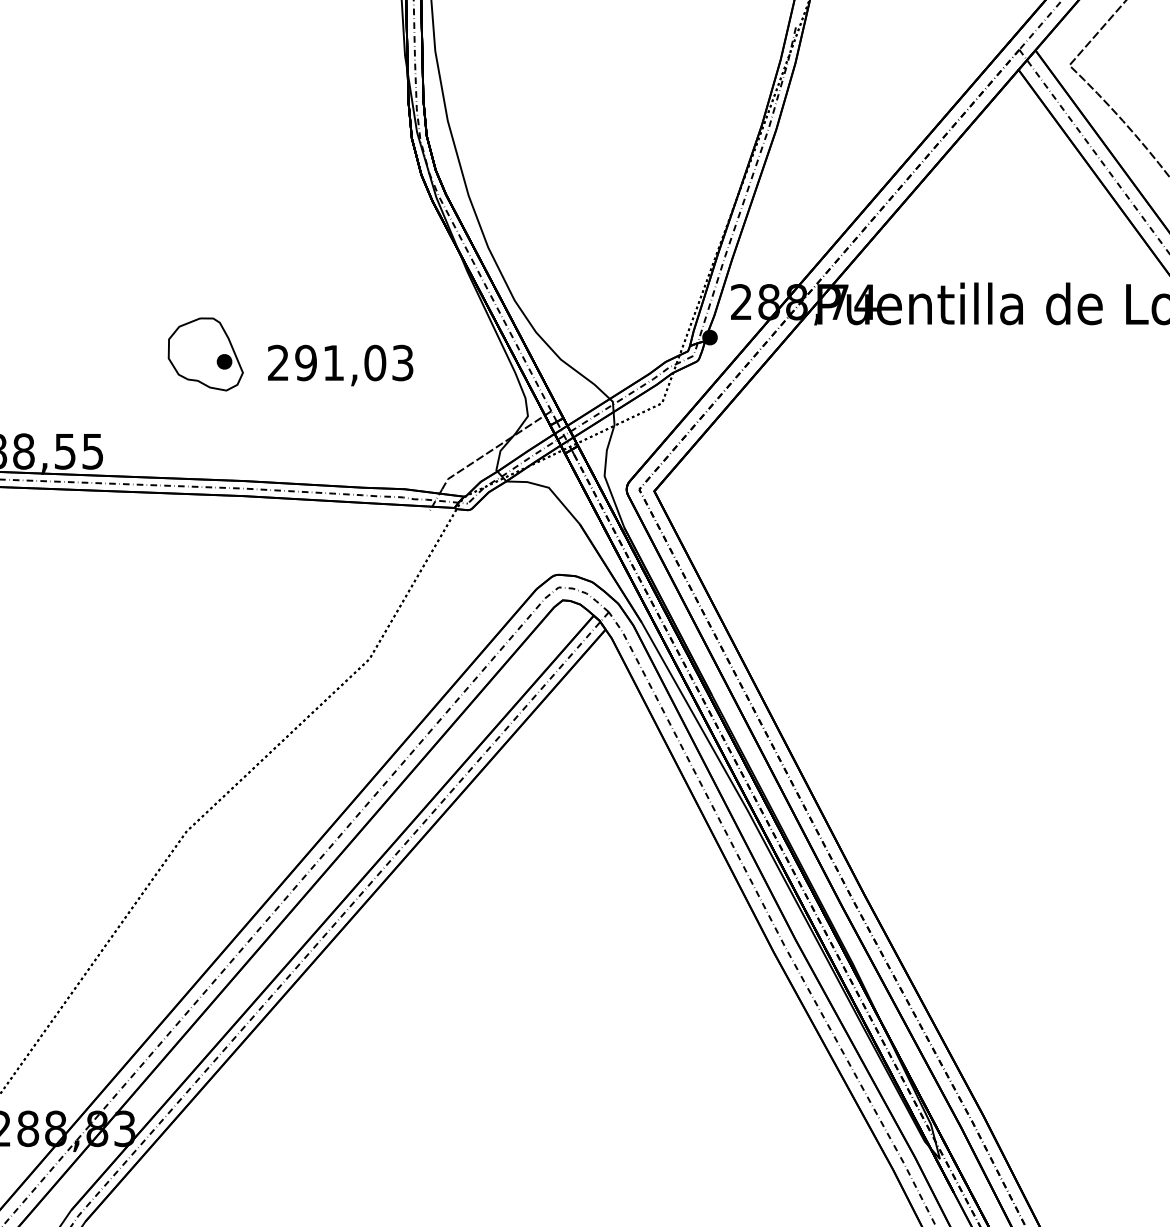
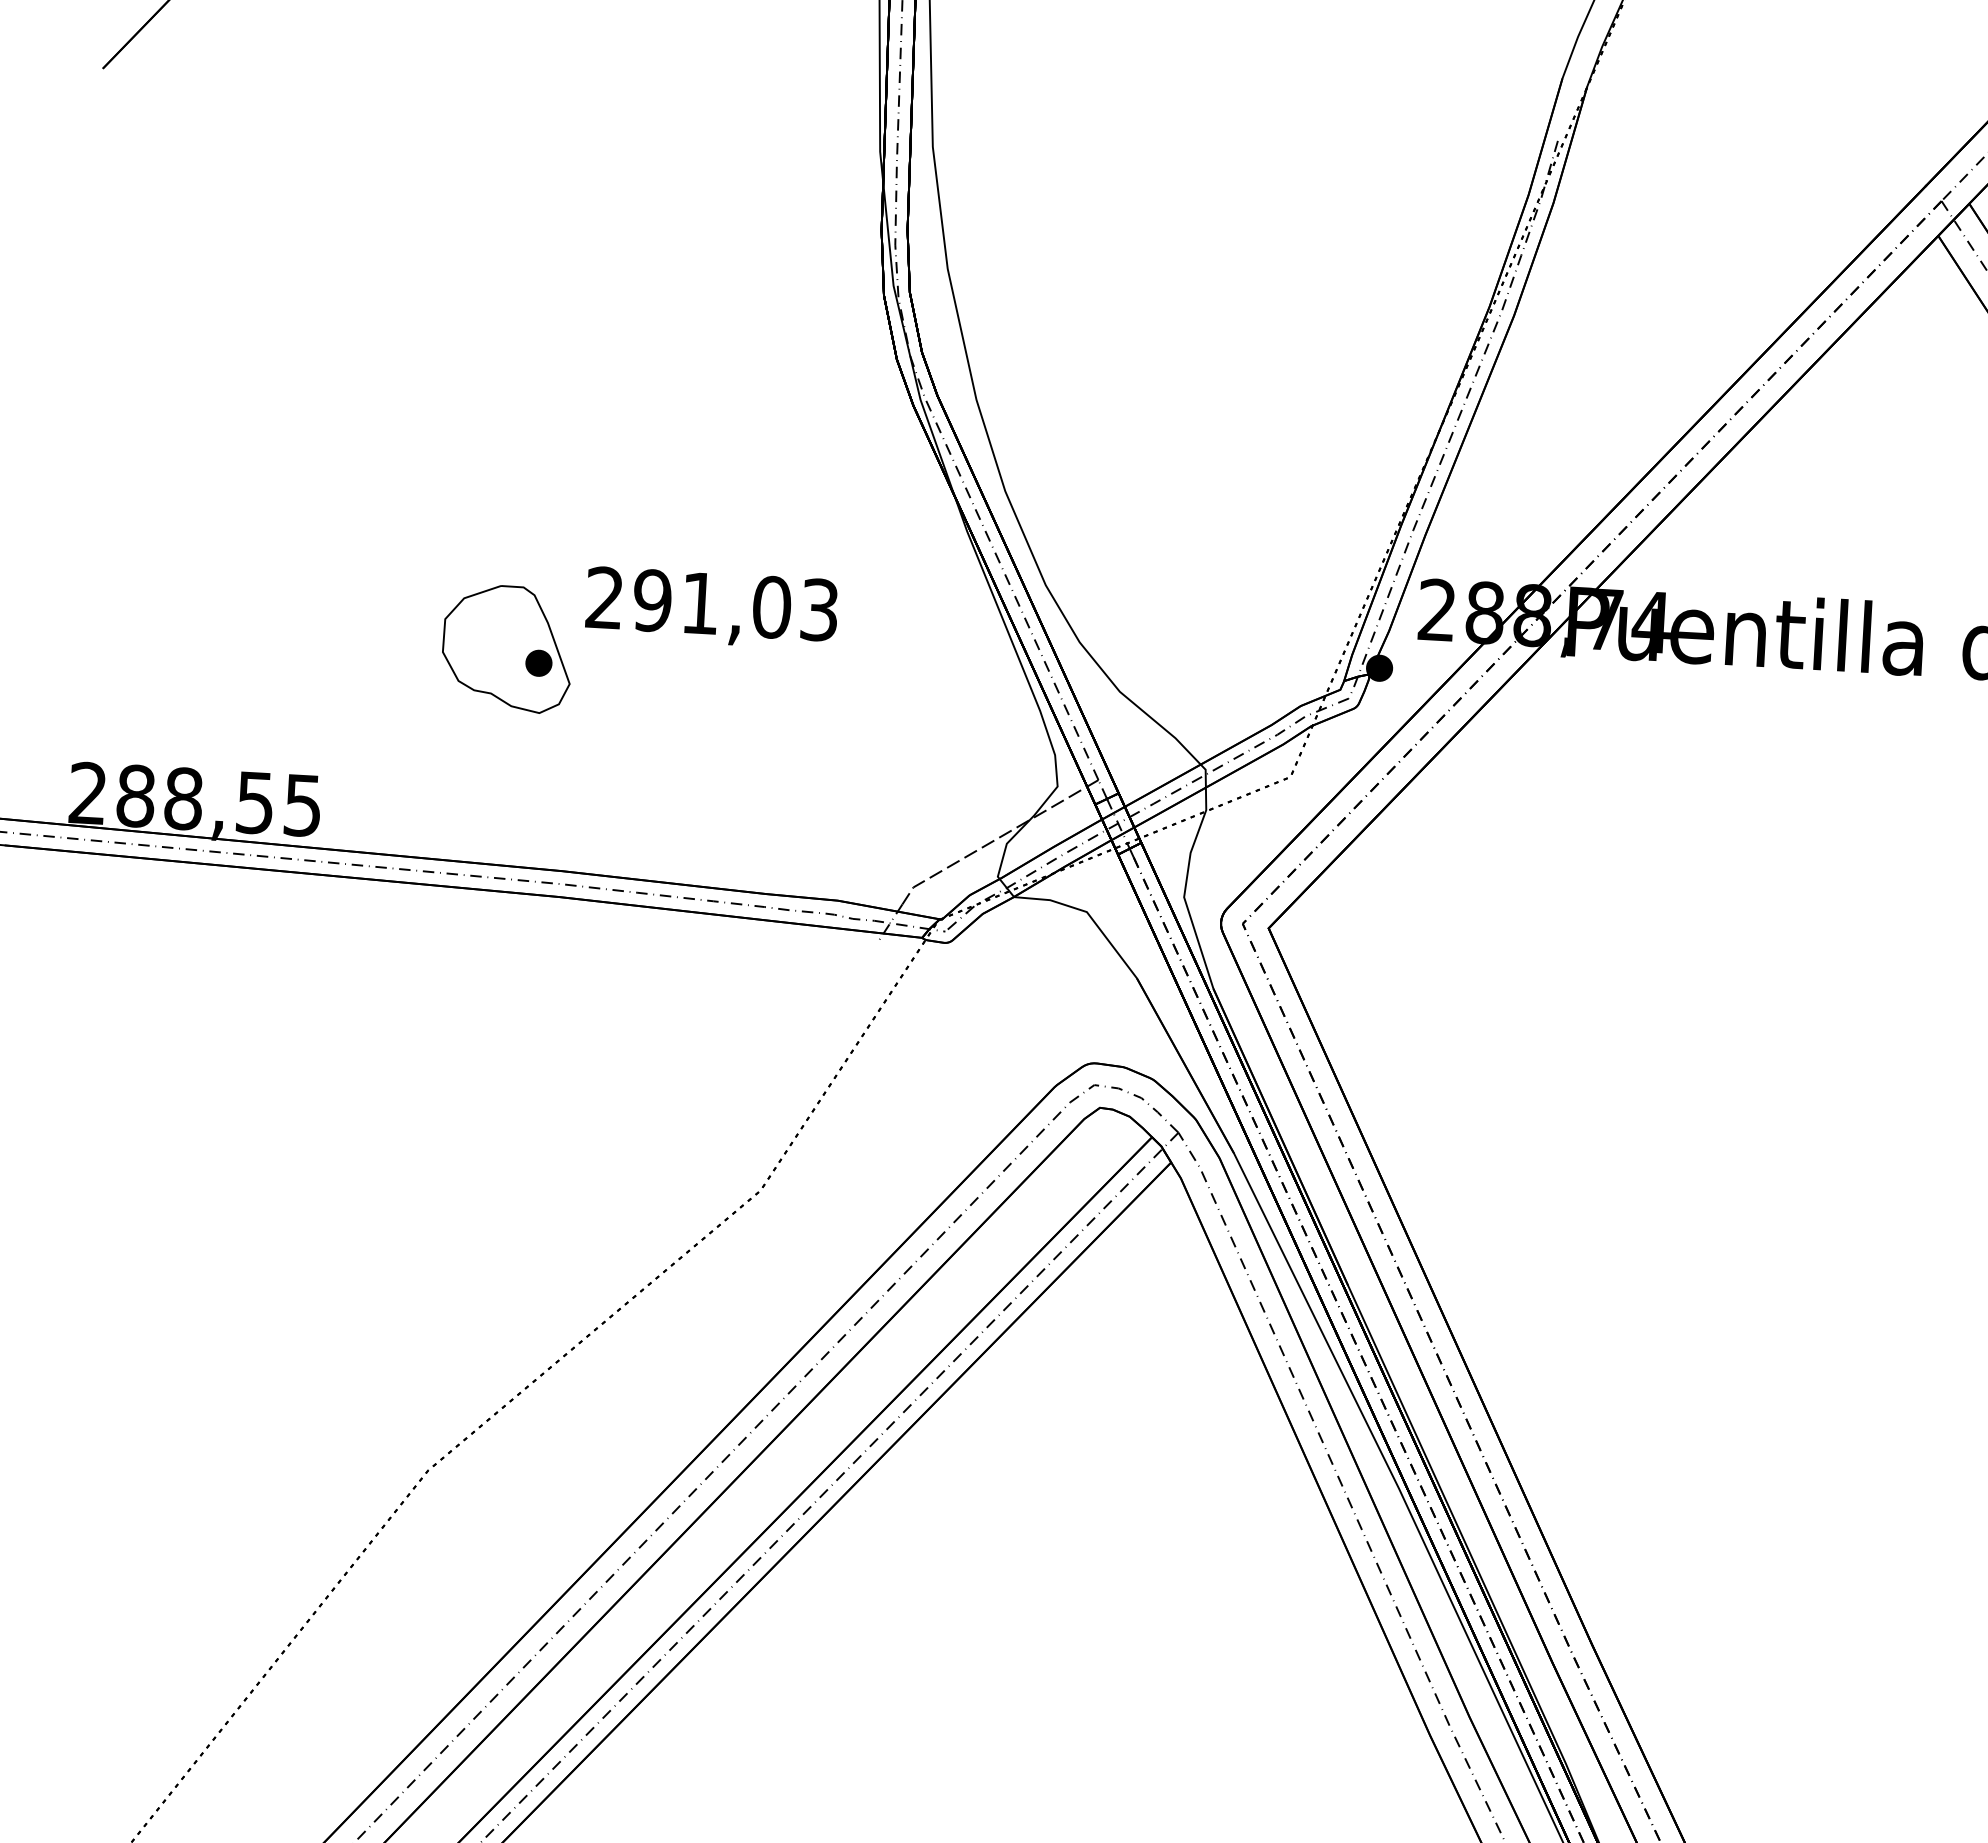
text: (340, 365) -> (711, 608), moved

